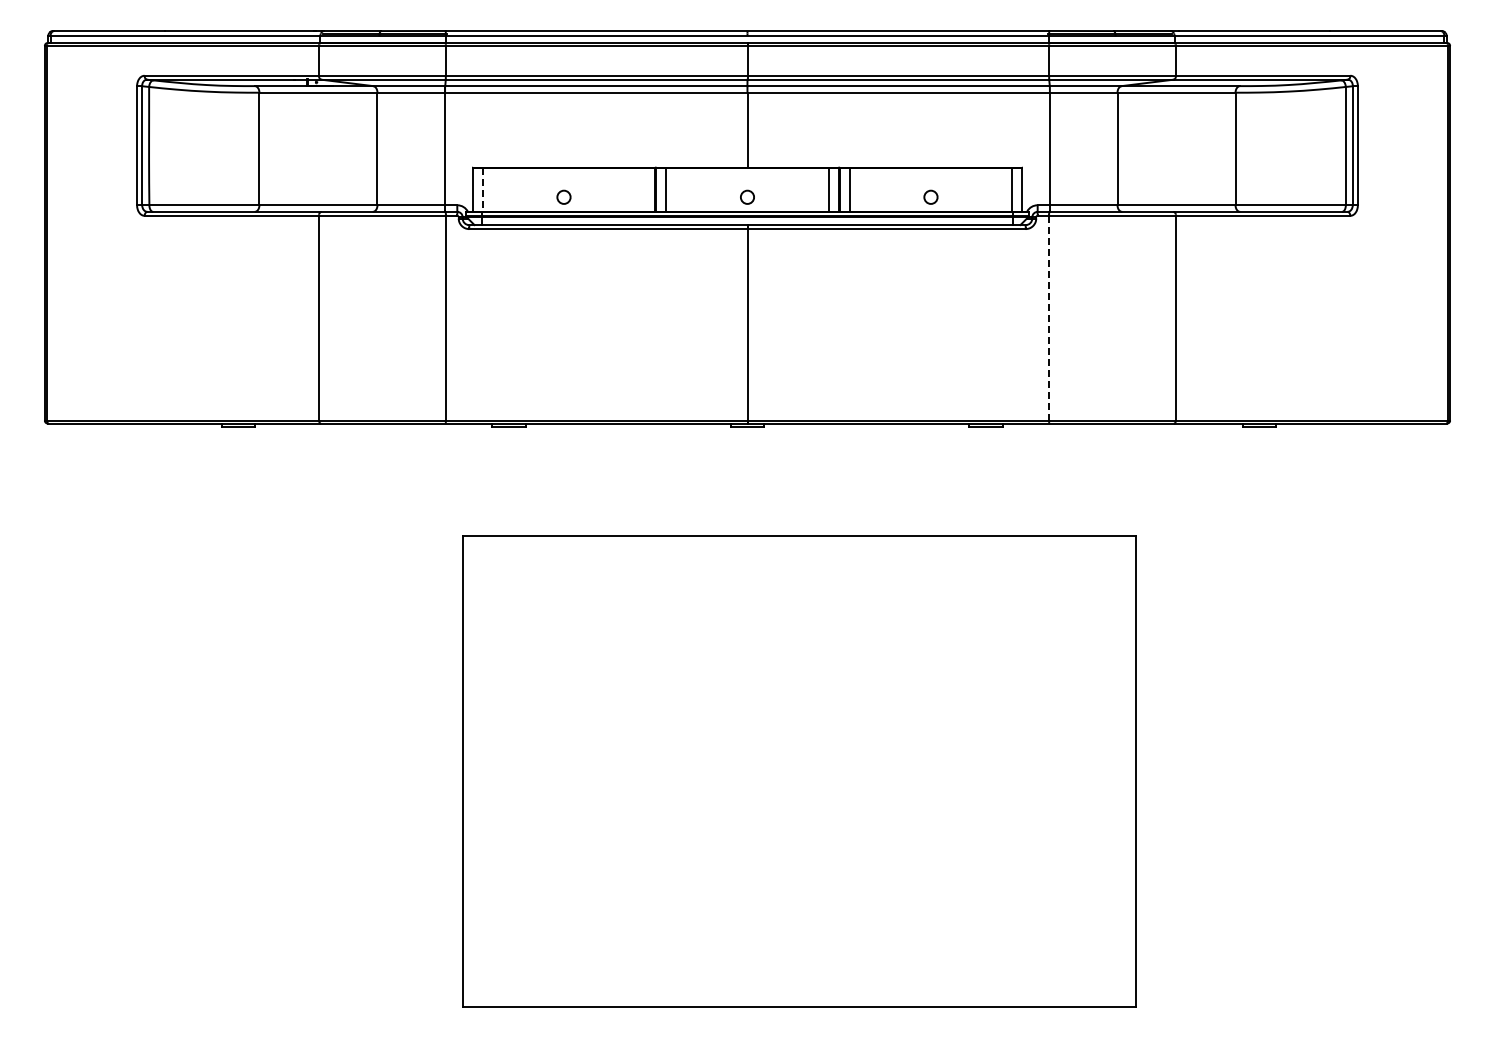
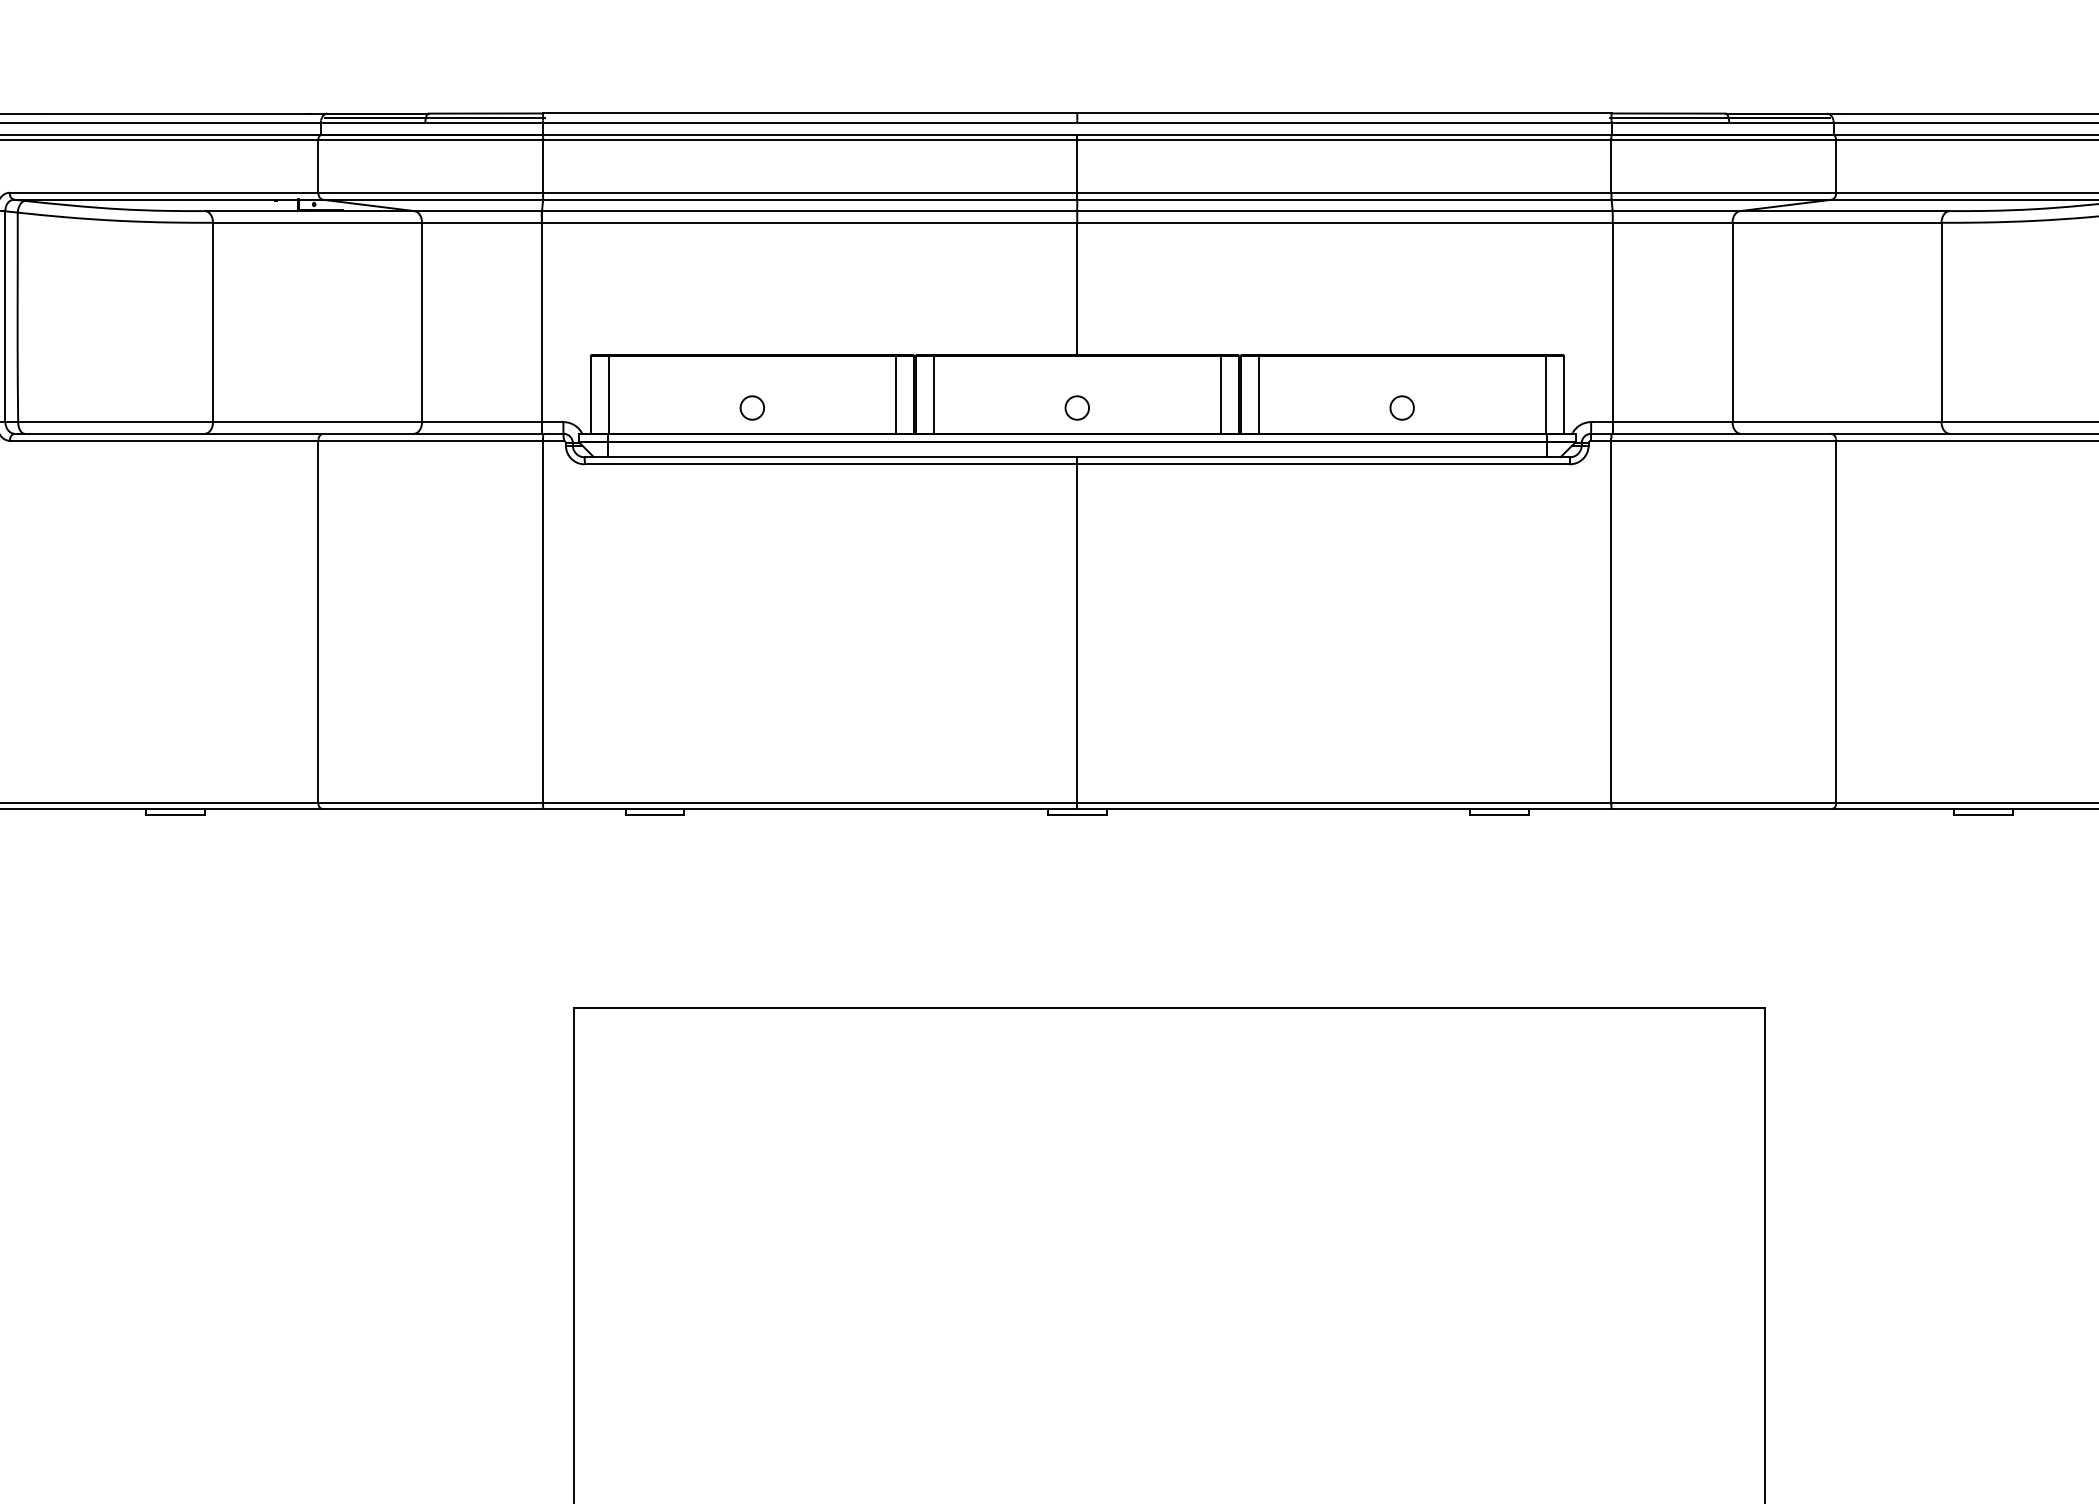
line: (645, 189) -> (896, 394), added
line: (482, 190) -> (608, 395), dashed -> solid
line: (1049, 318) -> (1612, 622), dashed -> solid

